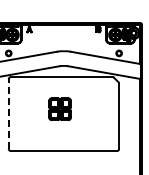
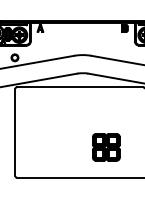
part: (59, 108) -> (105, 146), moved
line: (8, 114) -> (14, 132), dashed -> solid

